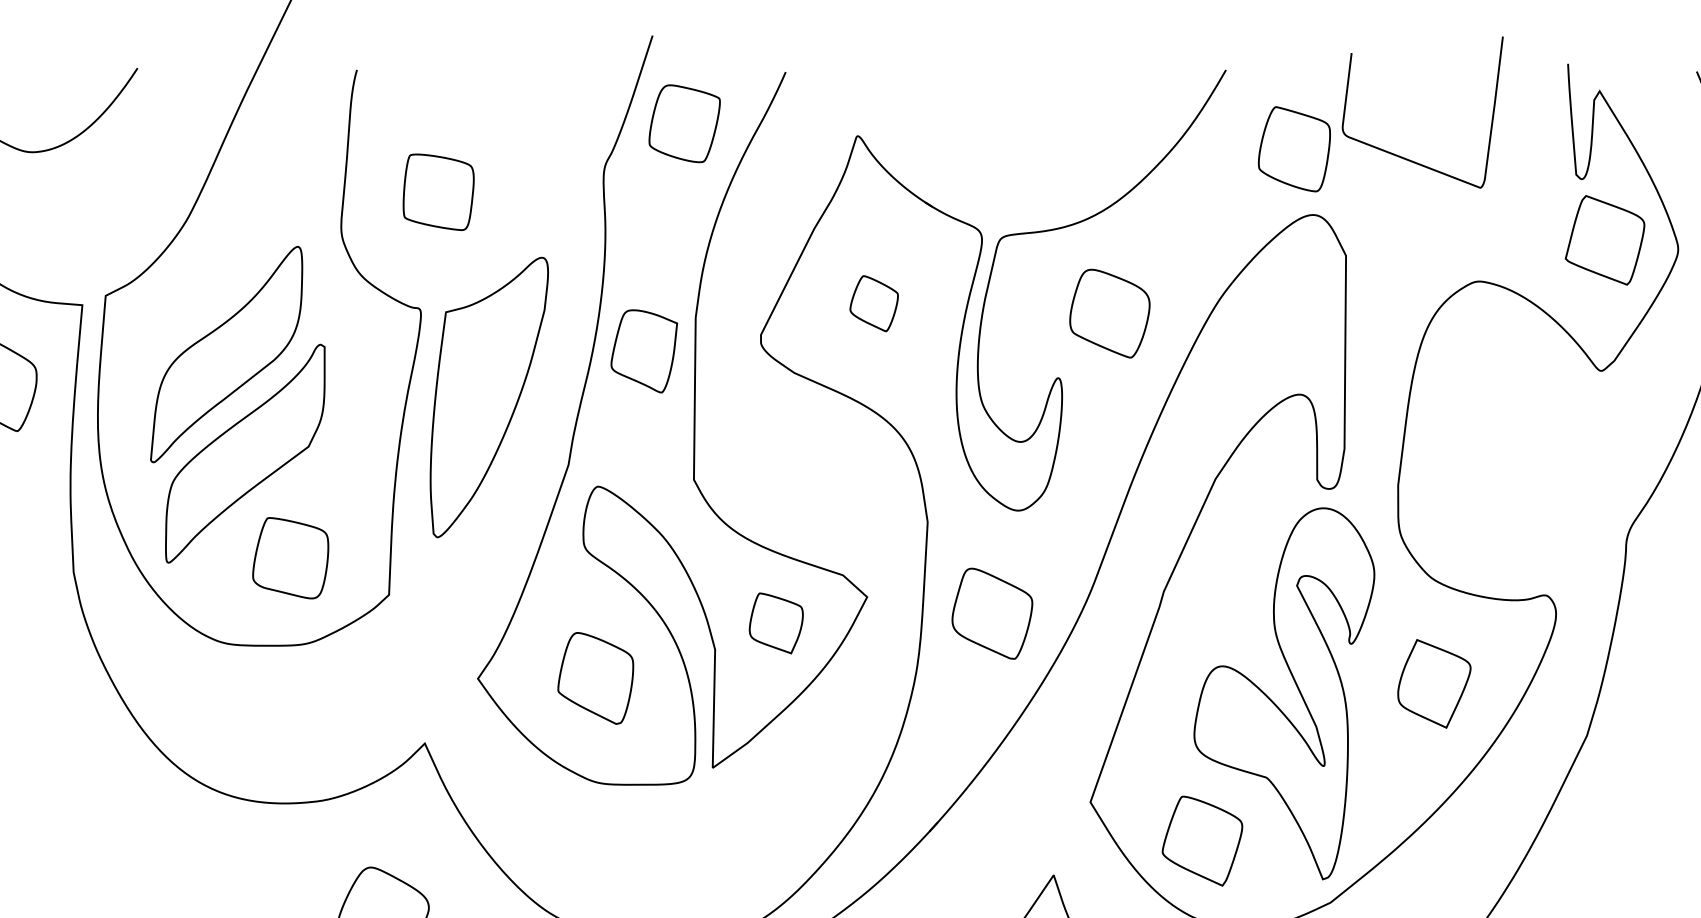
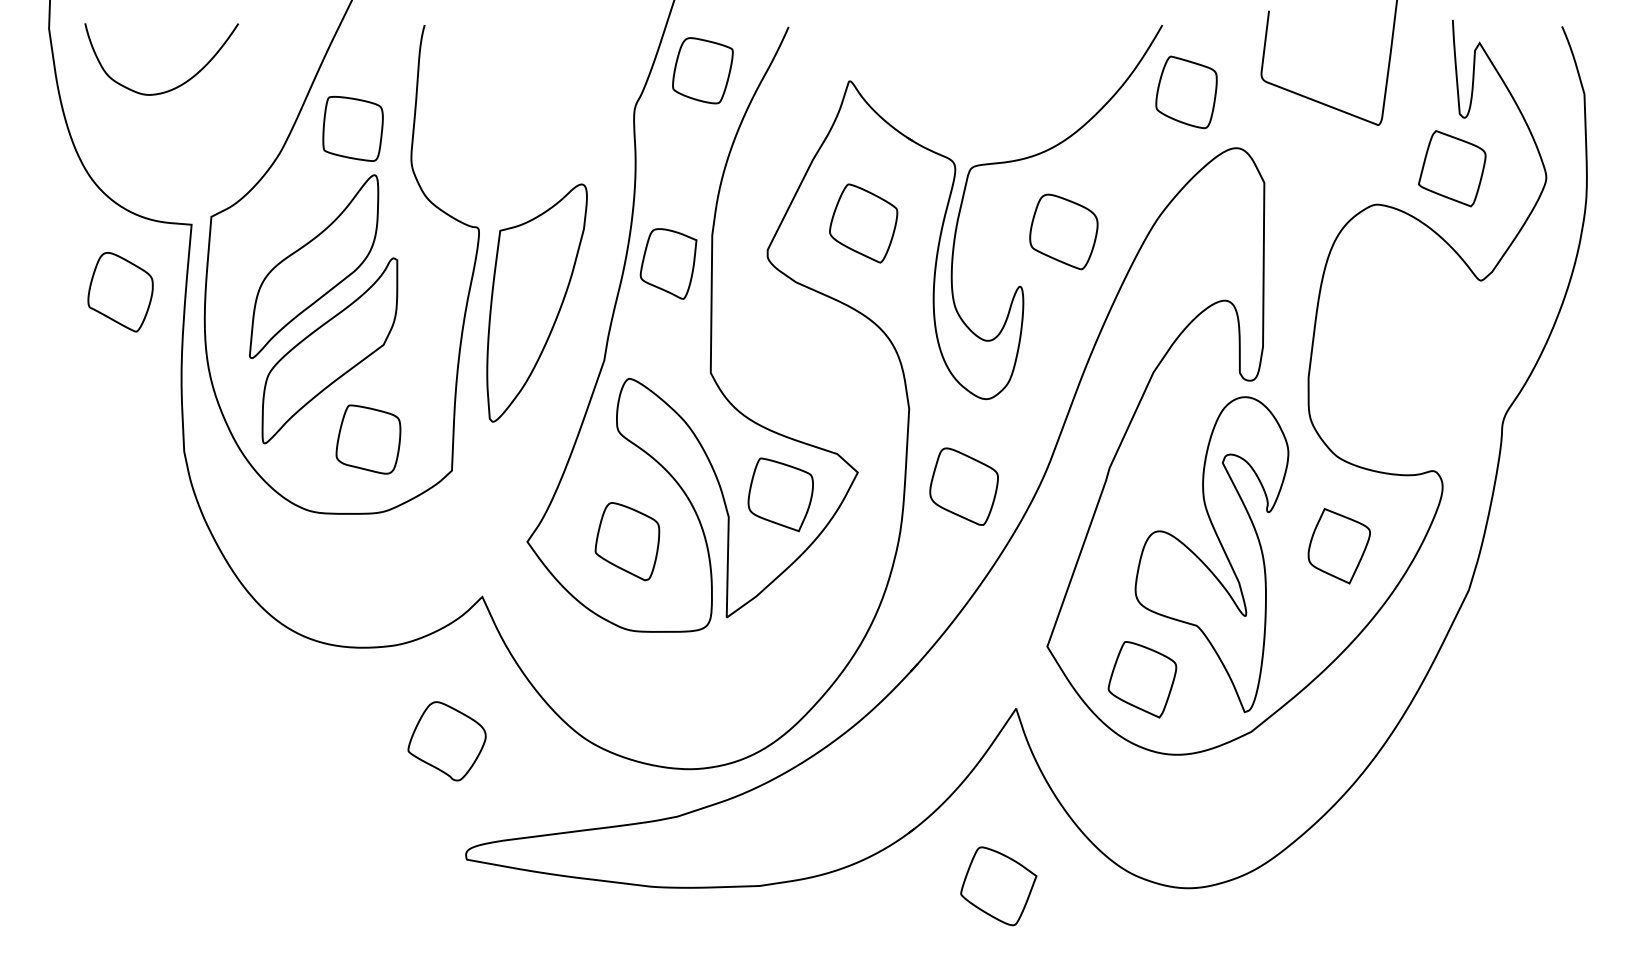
part: (1294, 149) -> (1186, 92), moved
part: (437, 191) -> (352, 128), moved
part: (1605, 240) -> (1452, 168), moved
part: (873, 303) -> (863, 223), size x1.67
part: (776, 622) -> (780, 494), size x1.43

